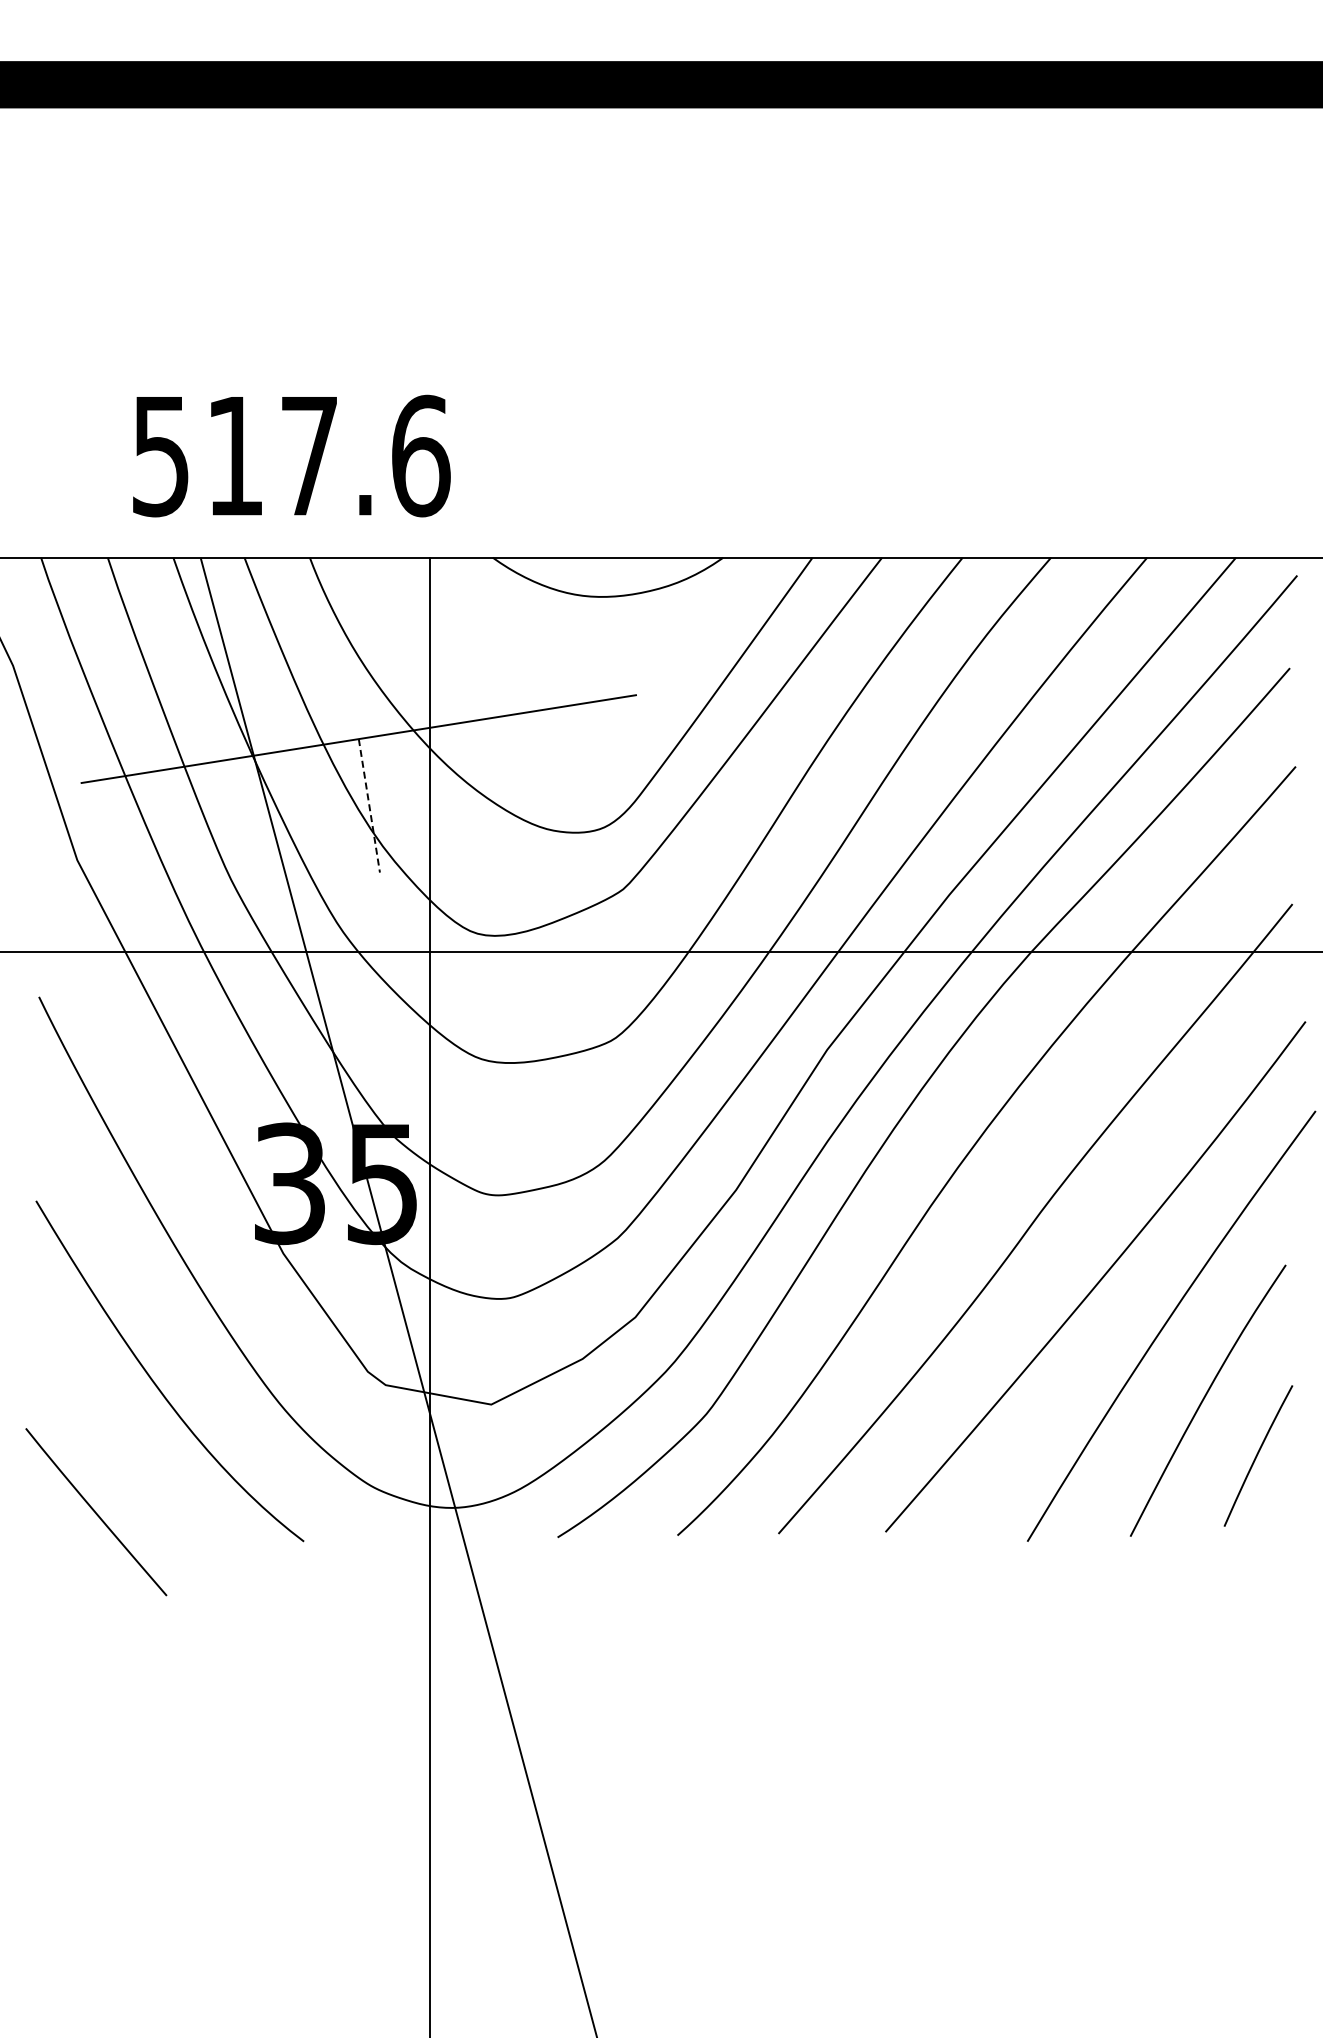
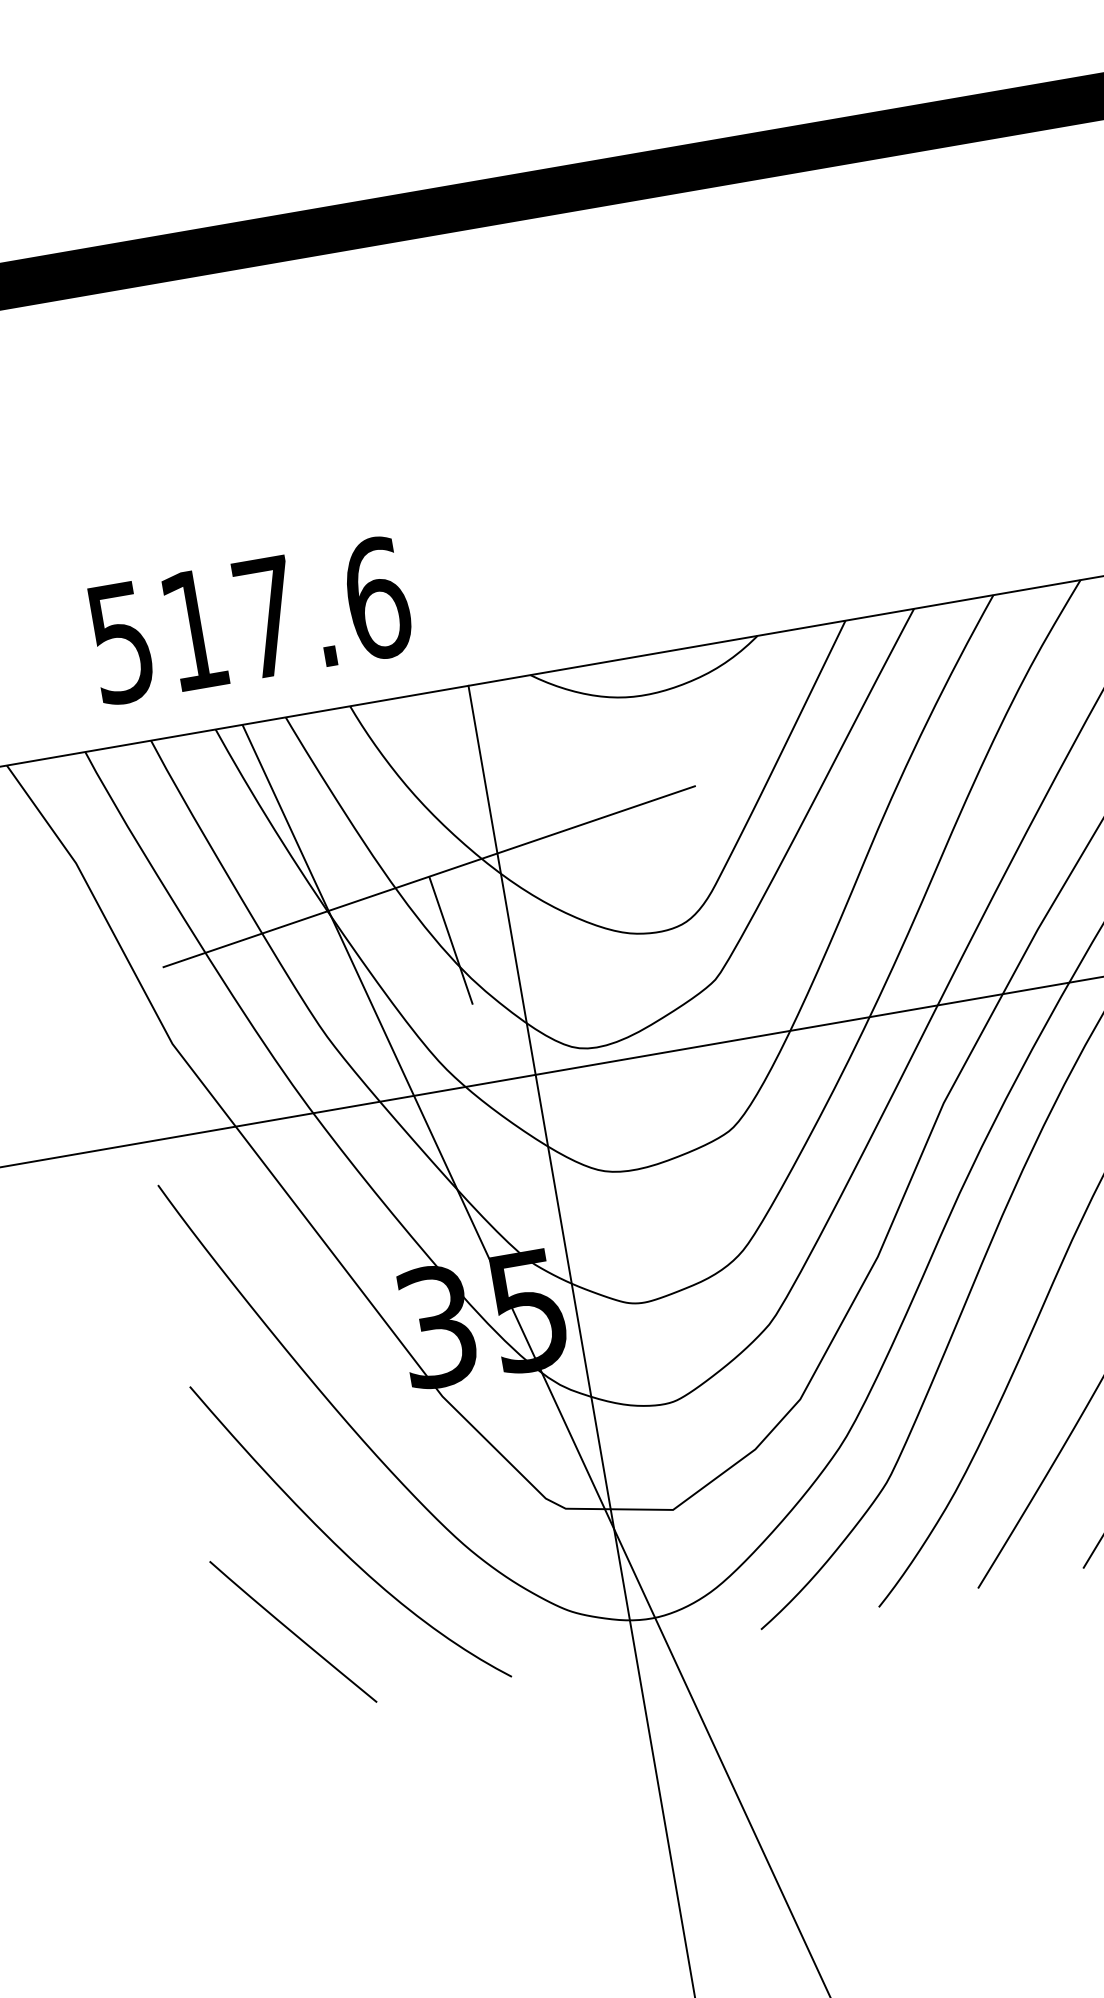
text: (291, 455) -> (249, 619), moved
line: (369, 805) -> (451, 940), dashed -> solid
curve: (96, 1512) -> (293, 1632), moved

